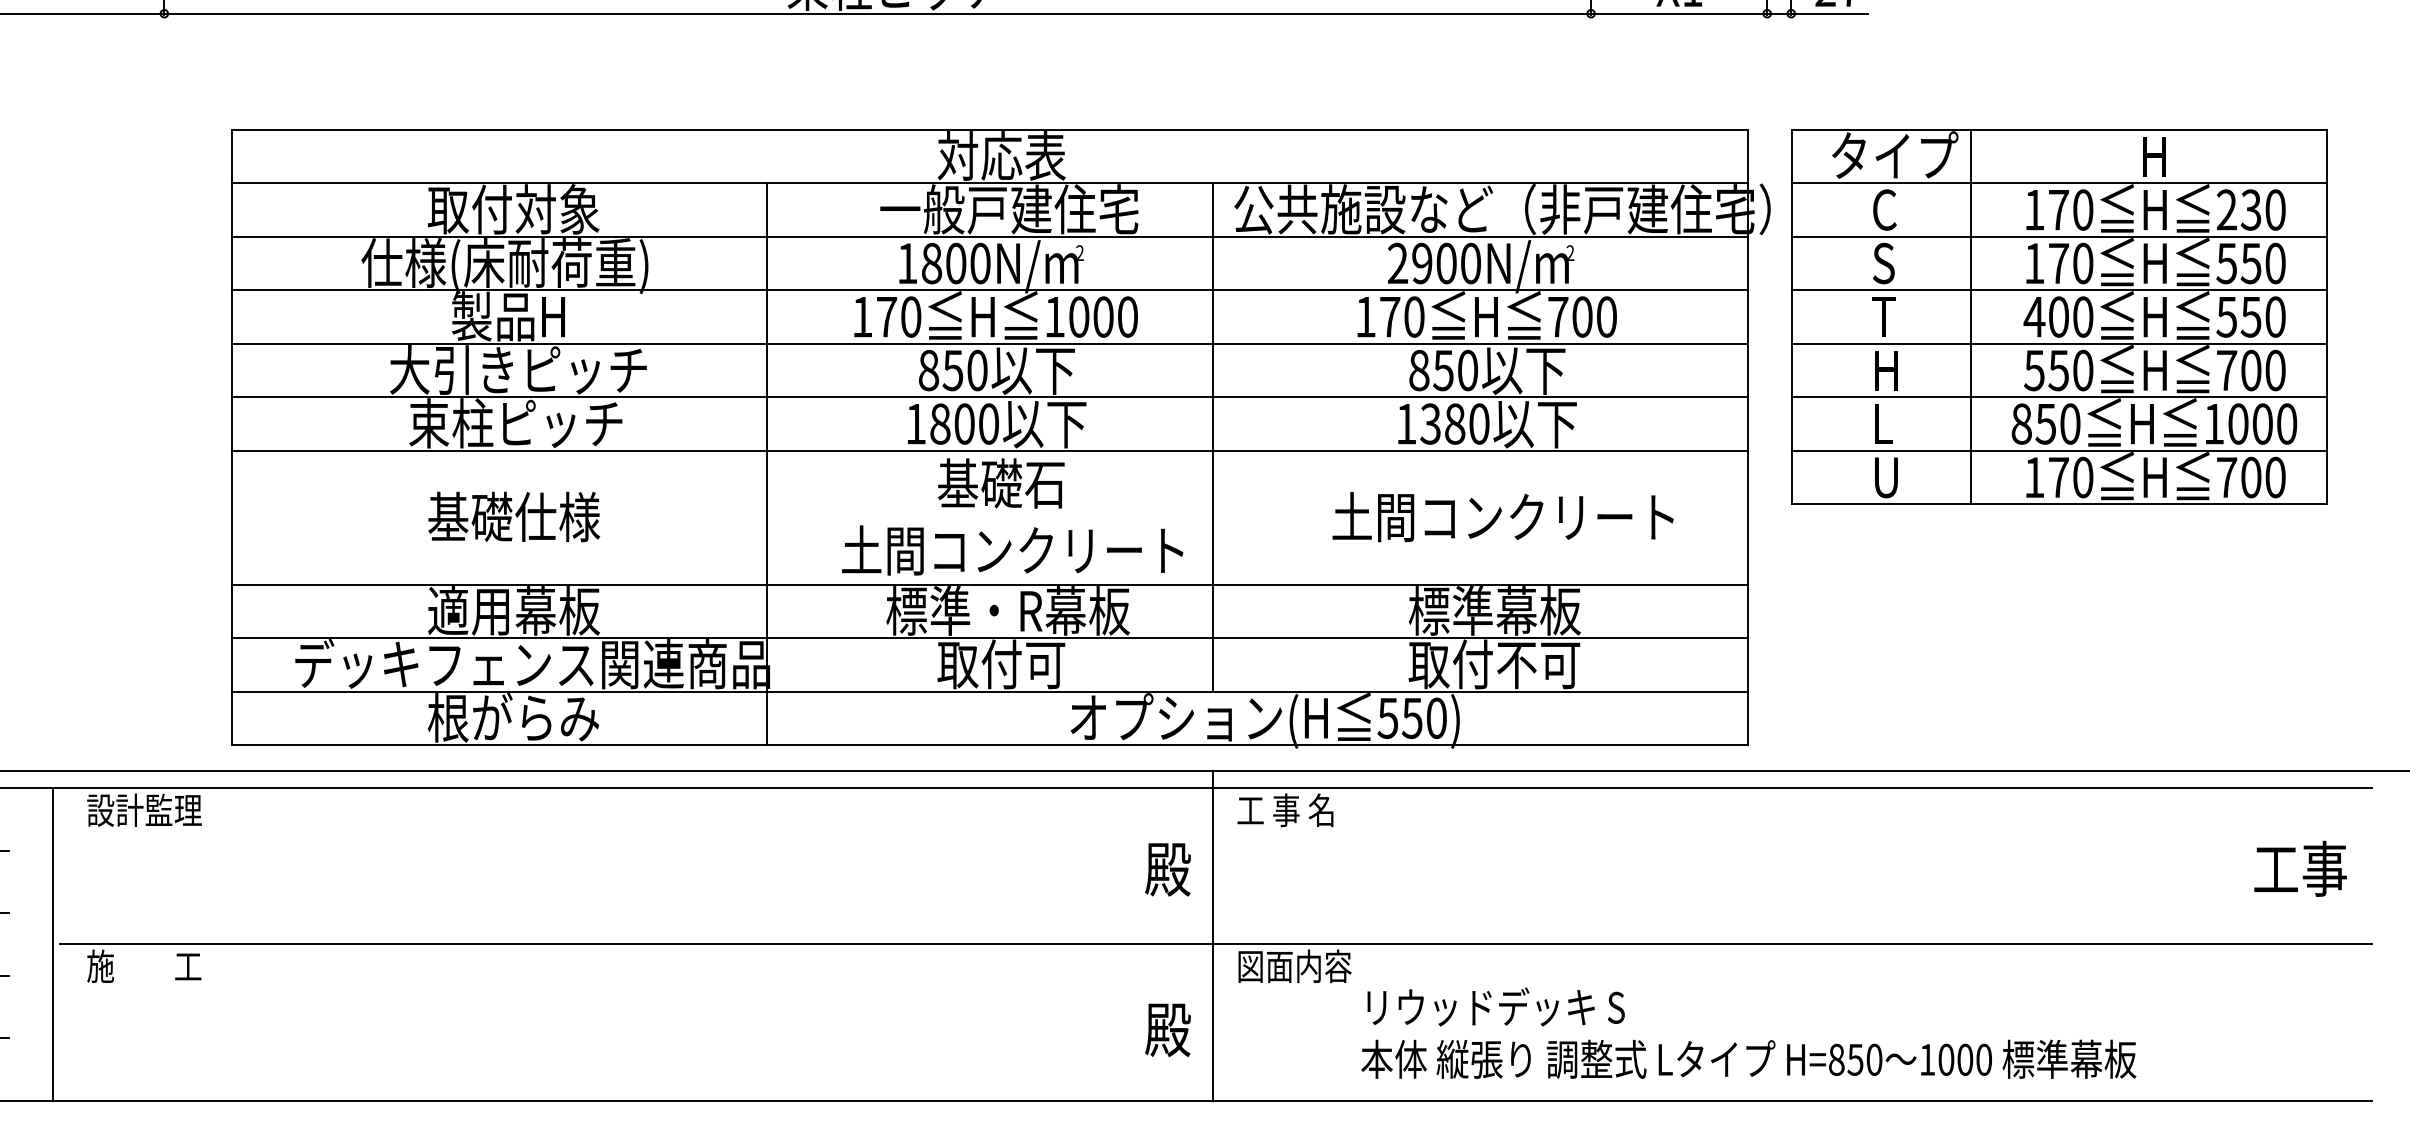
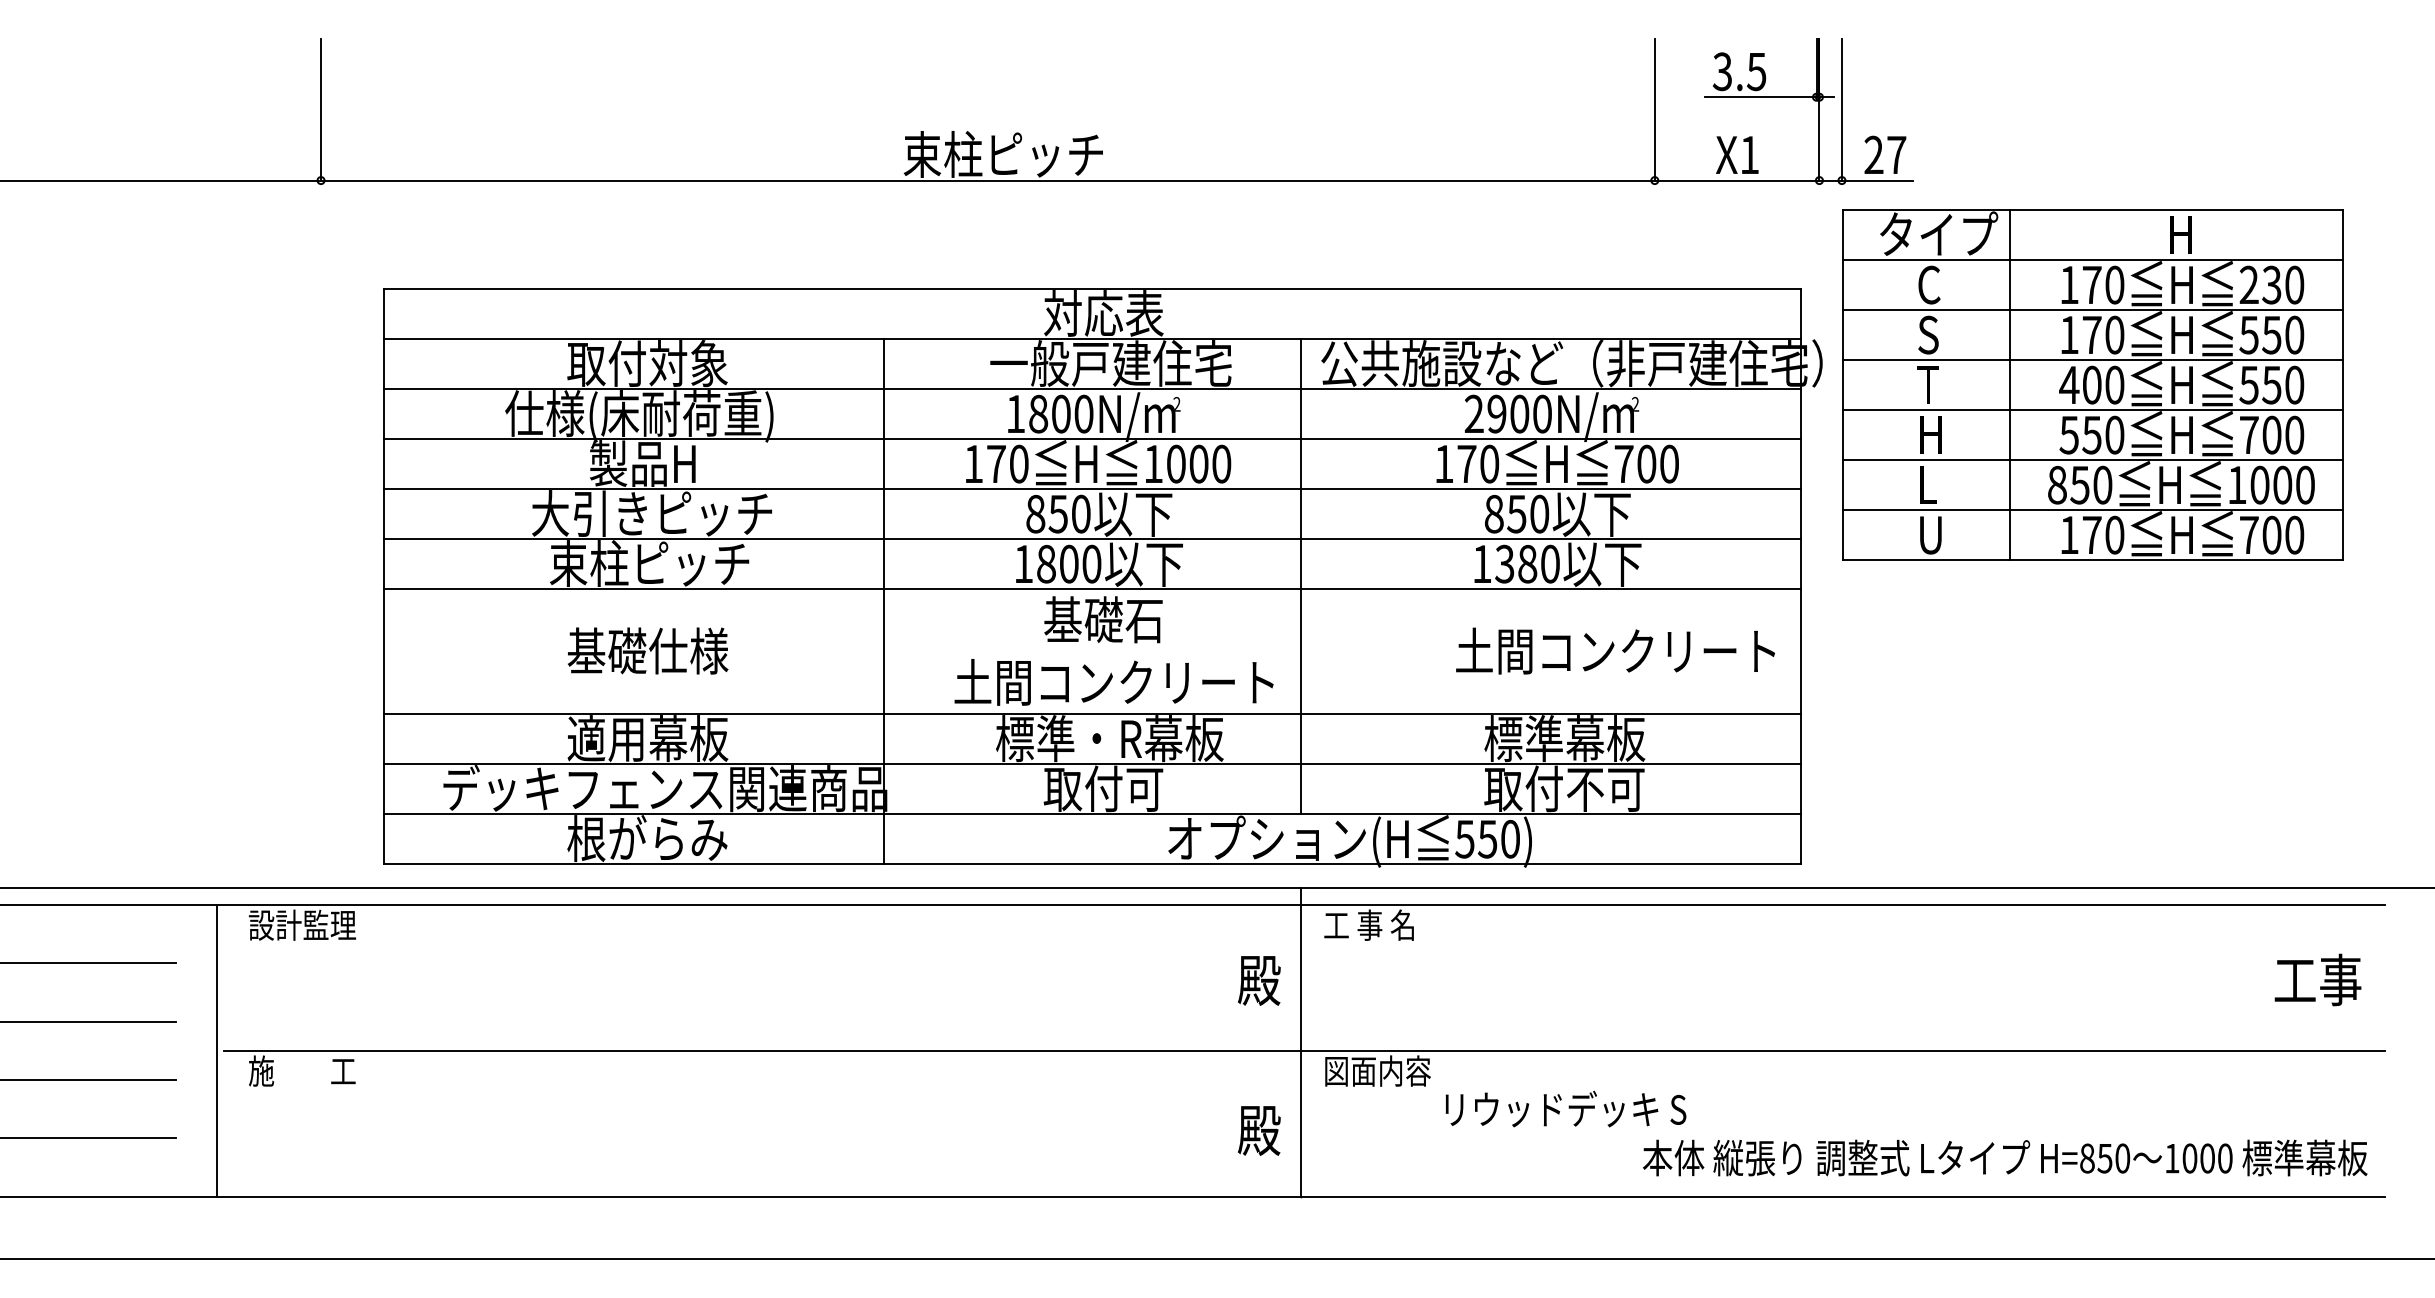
part: (2059, 316) -> (2092, 384), moved
text: (1503, 516) -> (1615, 650), moved
text: (1749, 1058) -> (2005, 1157), moved

